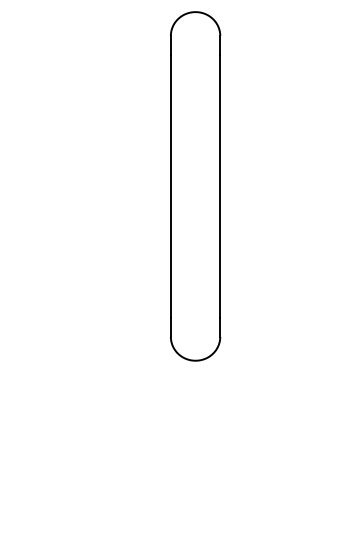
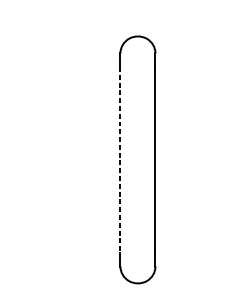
line: (170, 186) -> (120, 159), solid -> dashed

